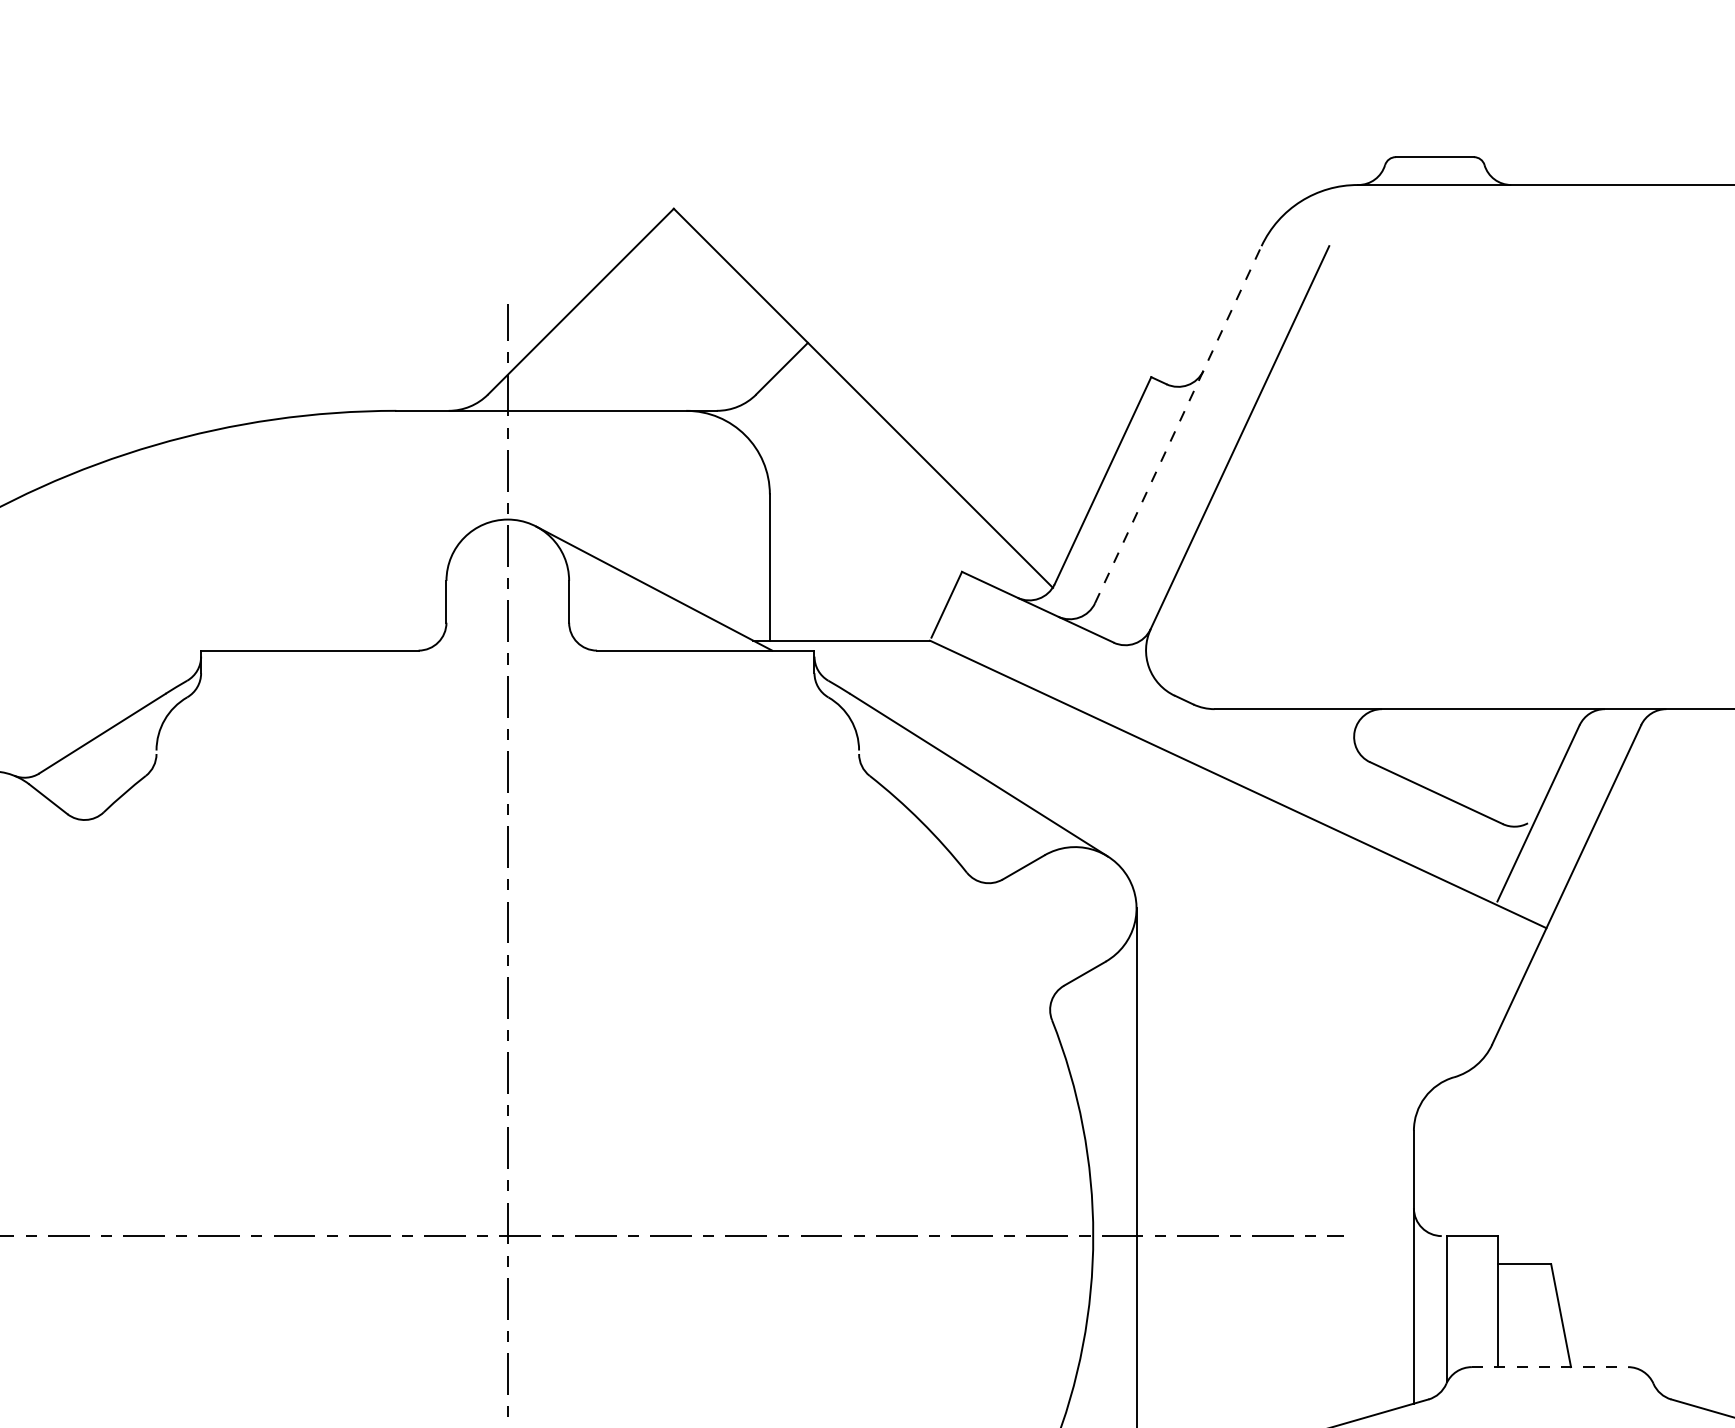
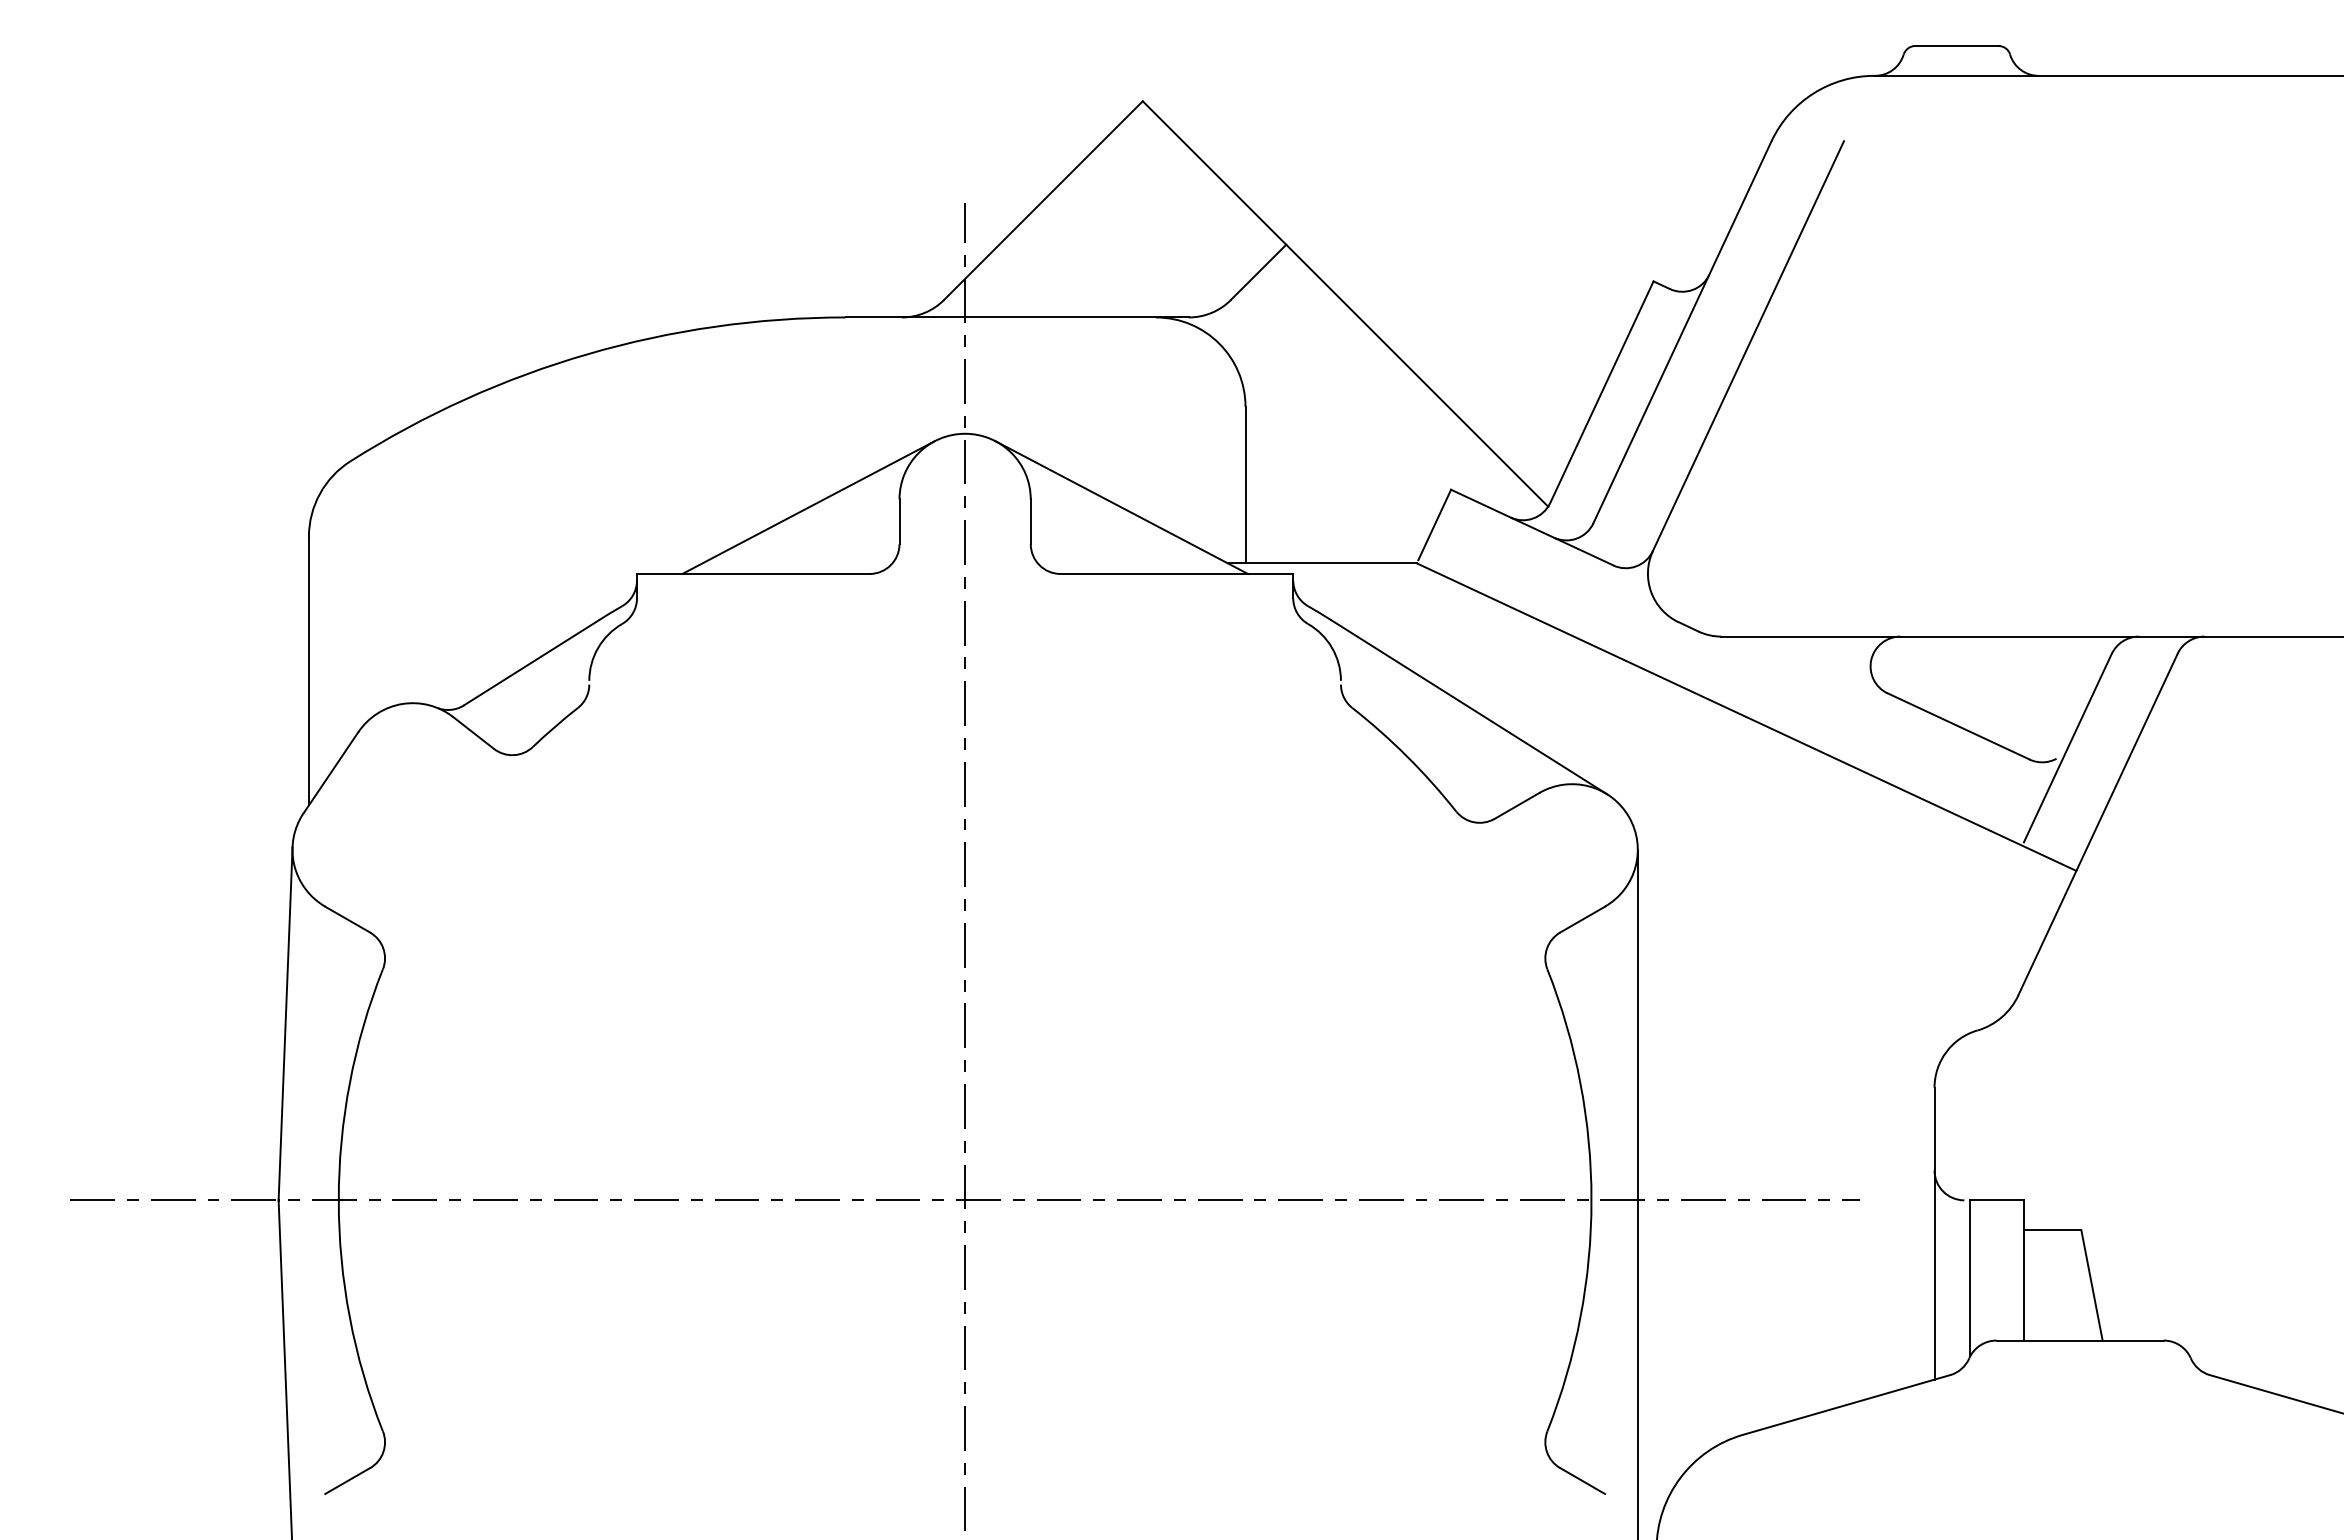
line: (1178, 424) -> (1682, 332), dashed -> solid
line: (361, 588) -> (808, 507), added
line: (1550, 1367) -> (2080, 1340), dashed -> solid

